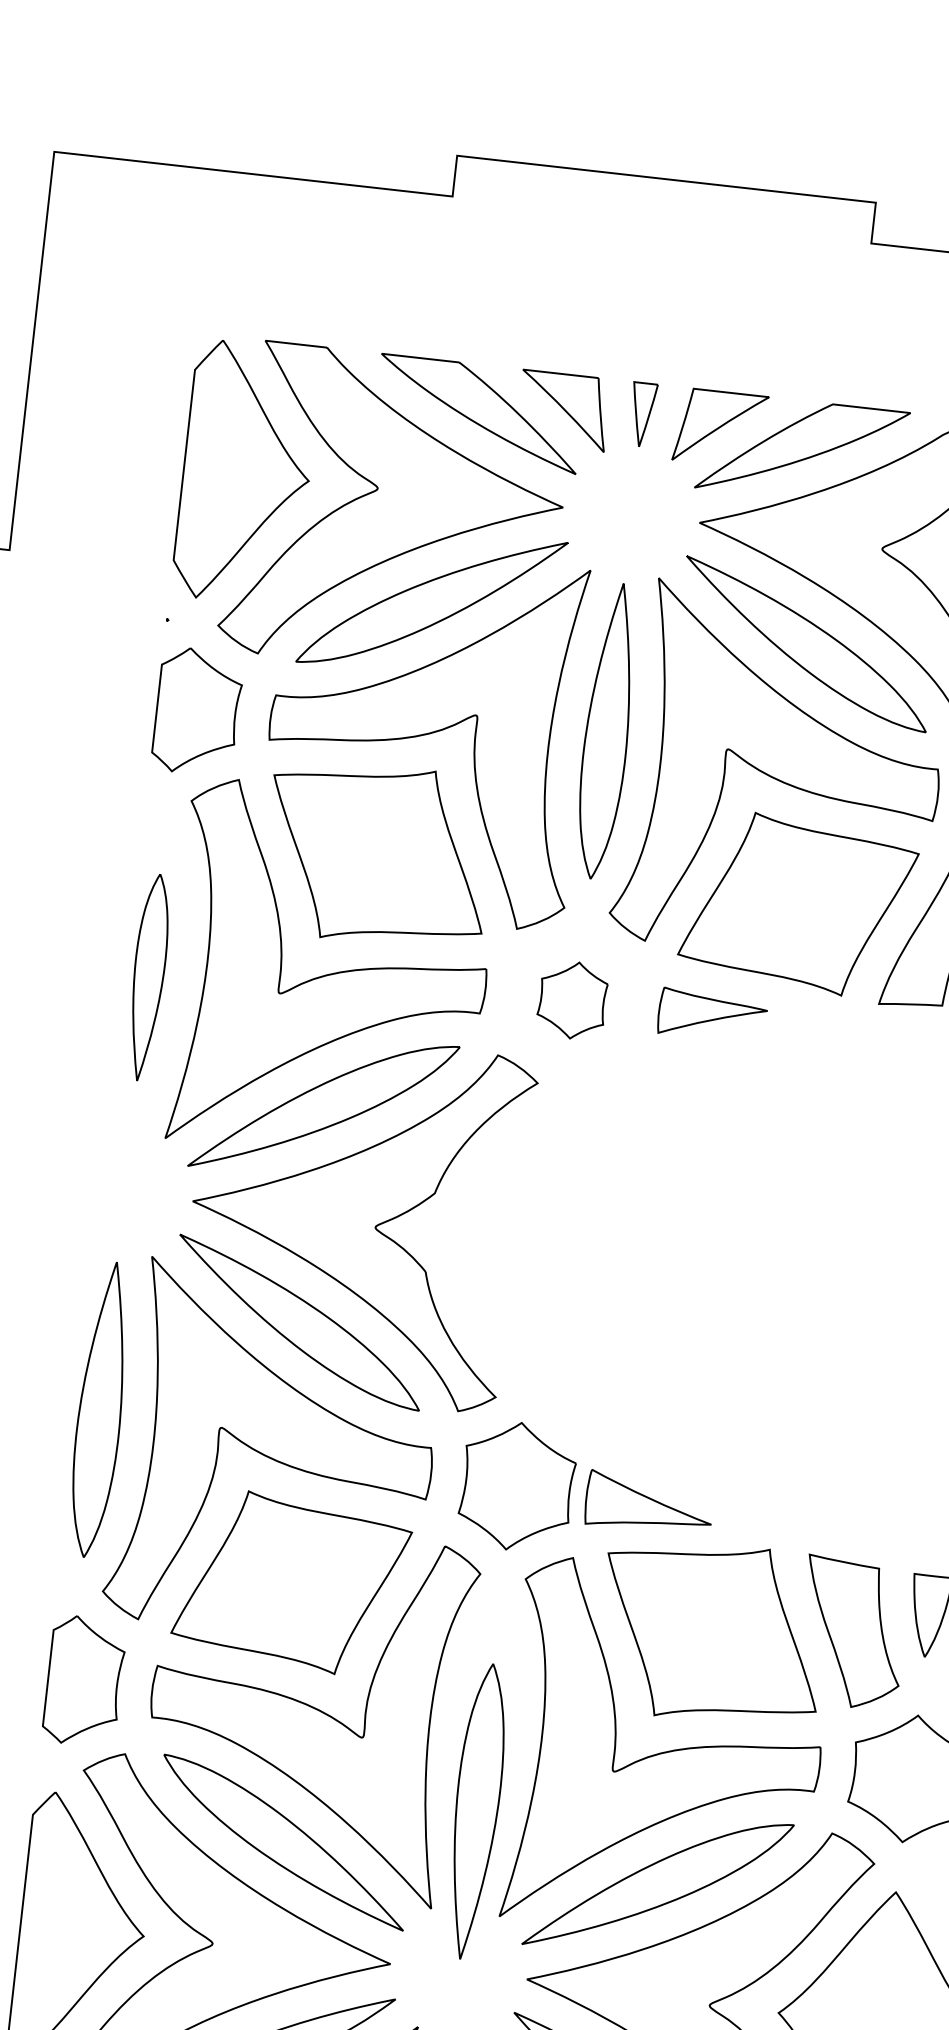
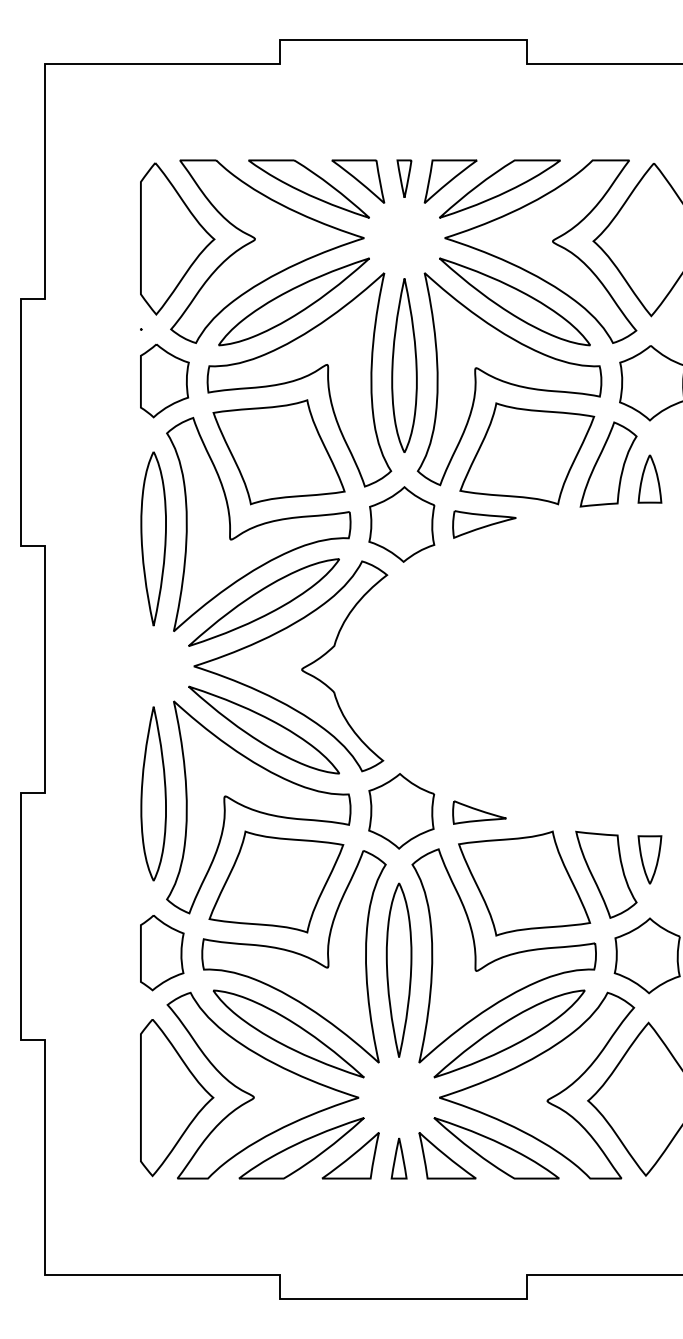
part: (148, 976) -> (153, 538), size x1.43
part: (571, 1000) -> (401, 524), size x1.67
part: (649, 1503) -> (479, 812), size x0.71
part: (475, 1810) -> (398, 969), moved

